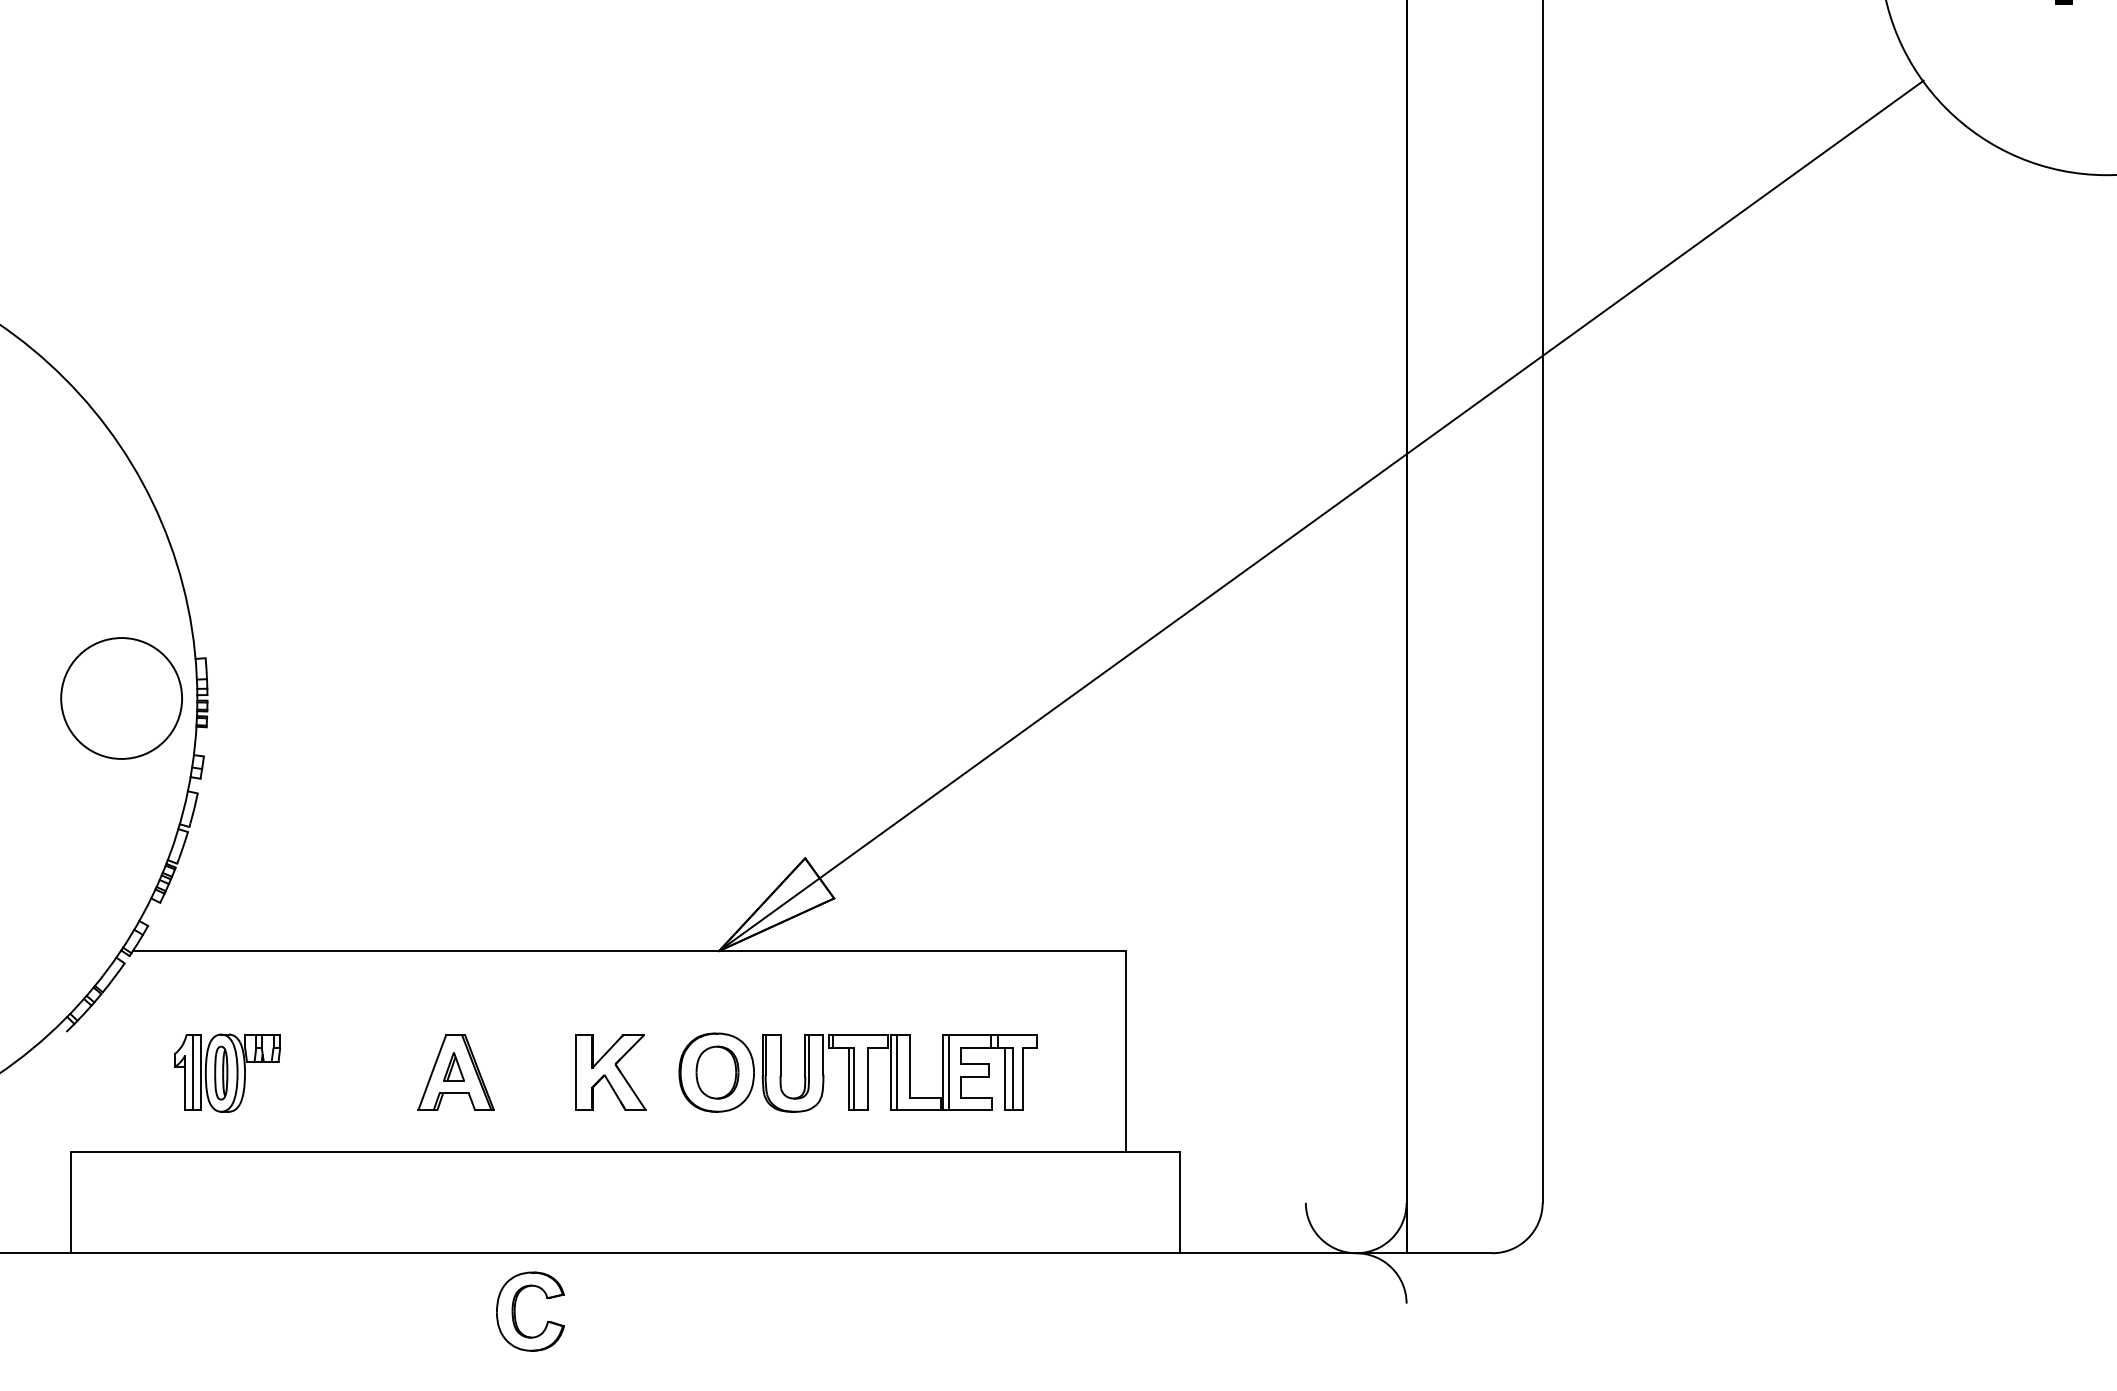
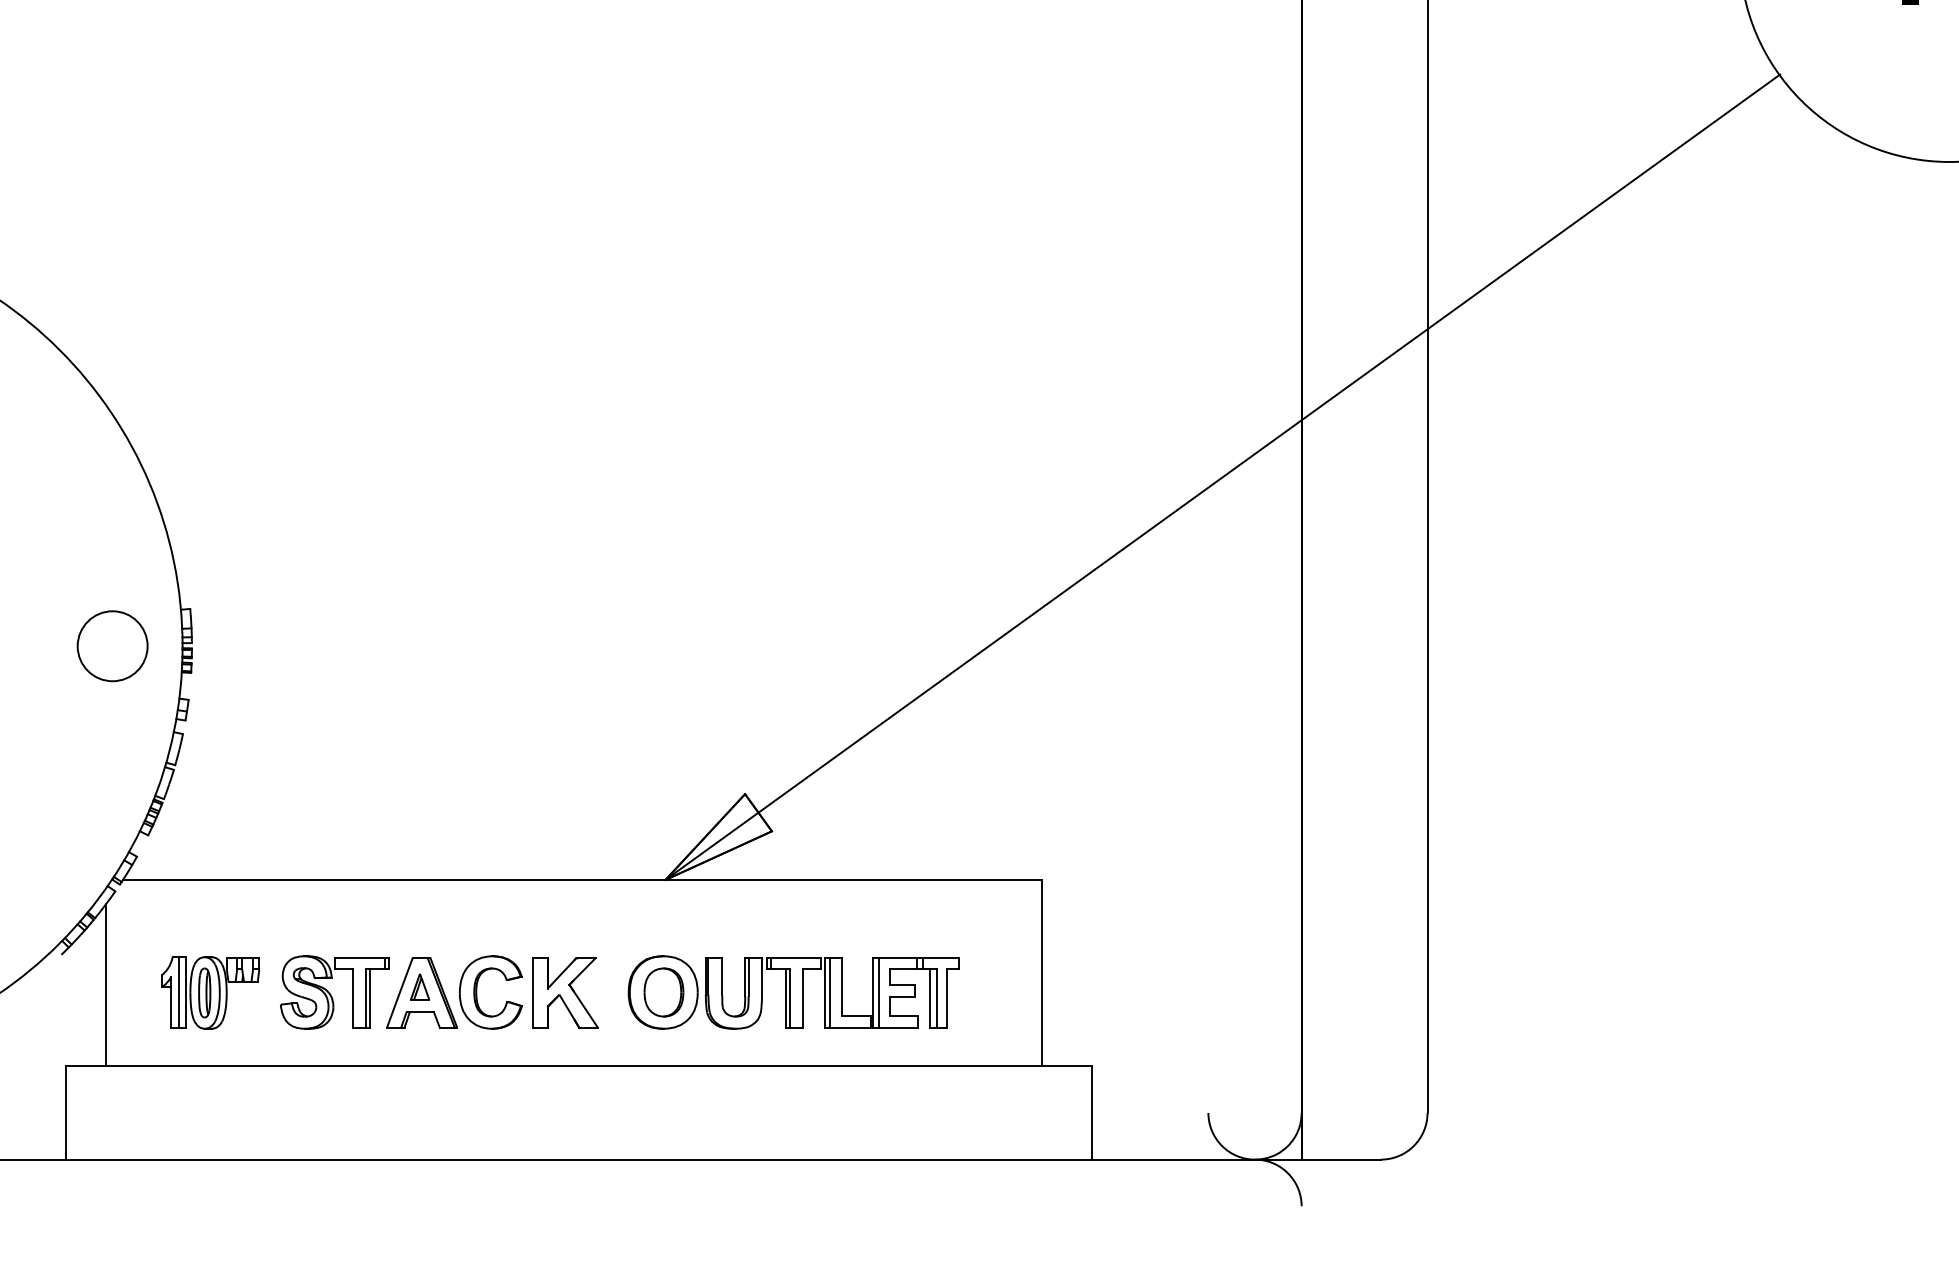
circle: (121, 698) -> (112, 646), size x0.62
line: (114, 1064) -> (105, 984), added
part: (361, 1072) -> (334, 992), added
part: (515, 1311) -> (477, 992), moved

